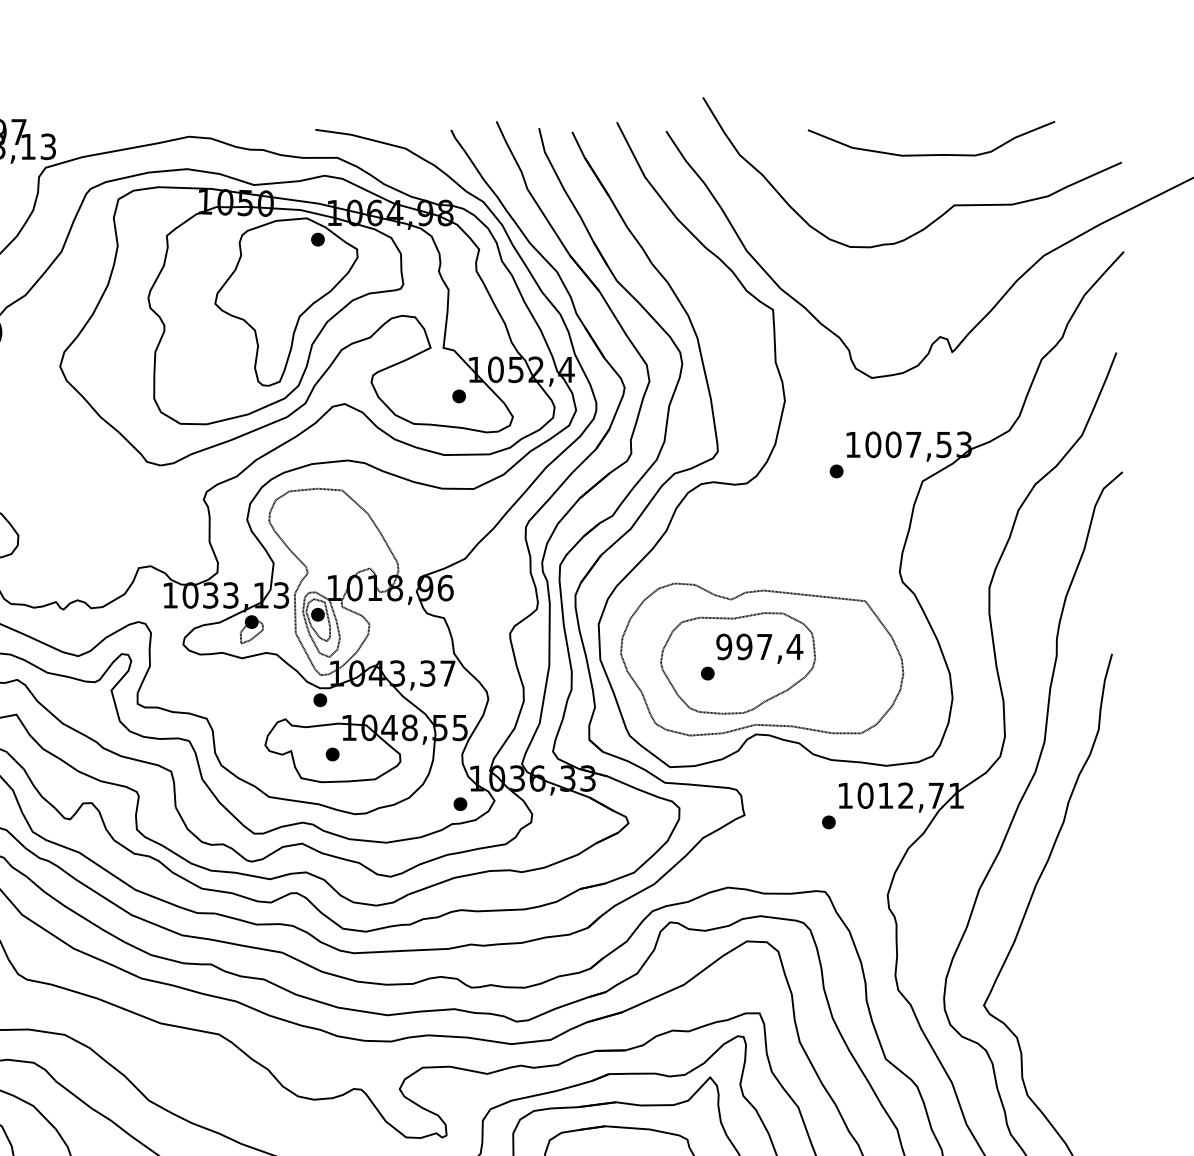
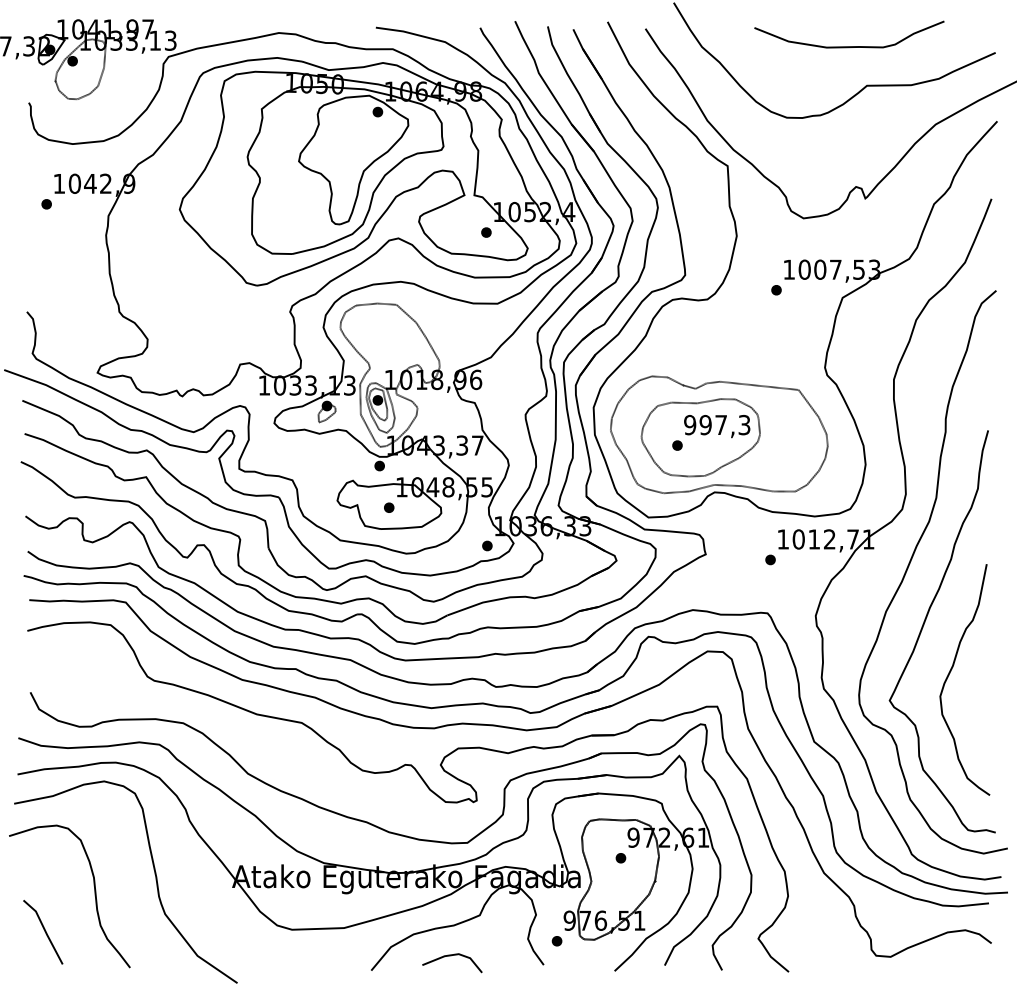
text: (794, 646) -> (744, 424), 997,4 -> 997,3
curve: (1063, 970) -> (950, 673), added

